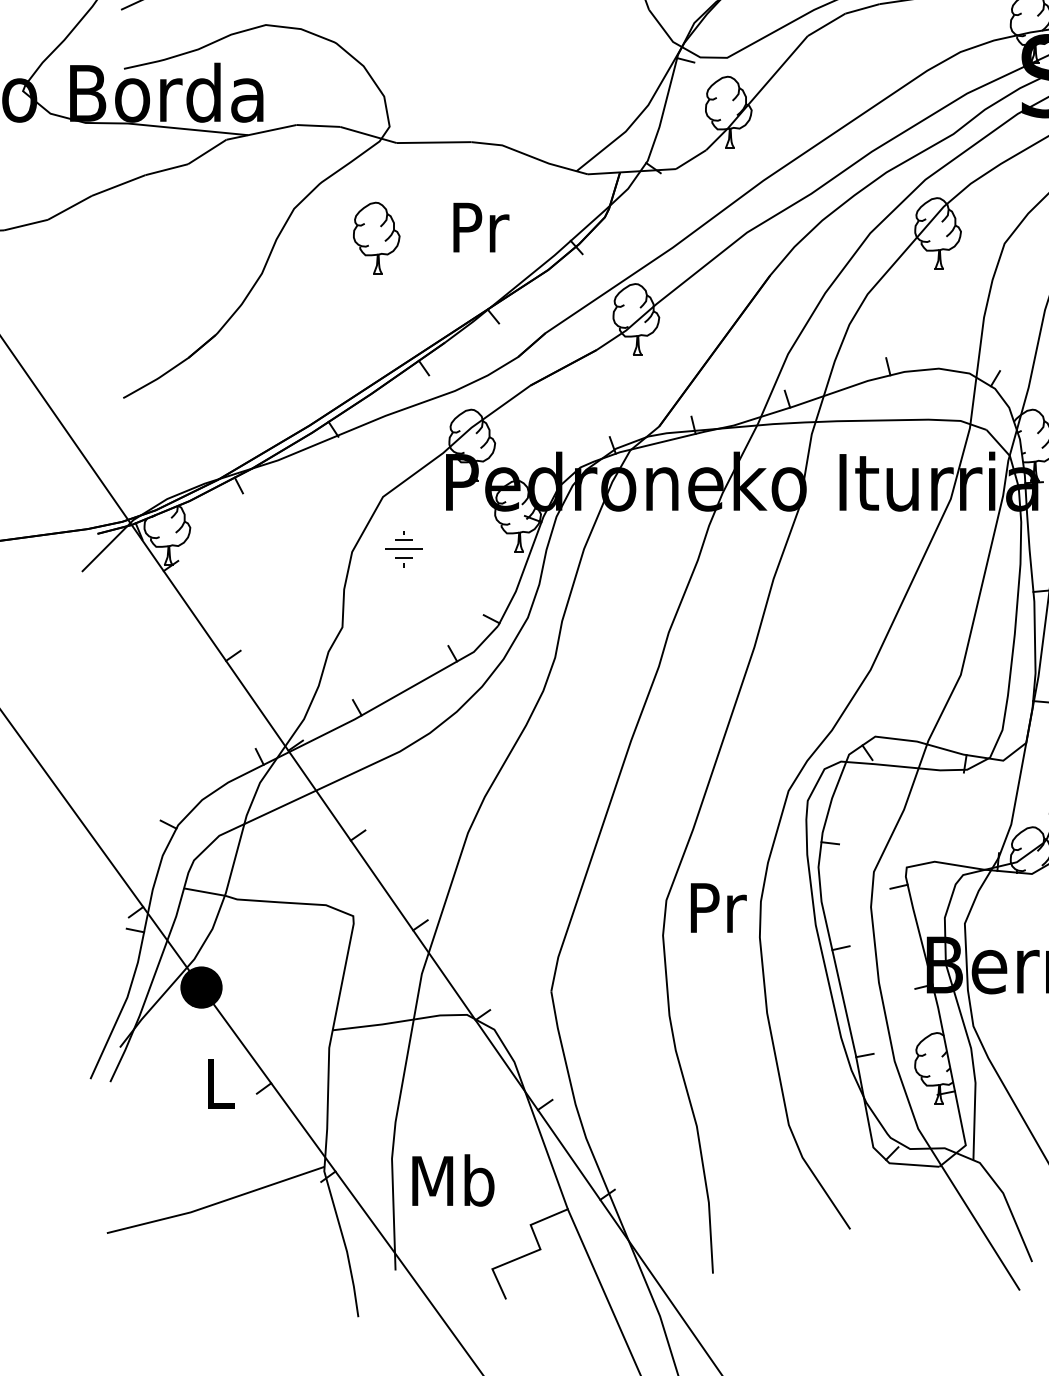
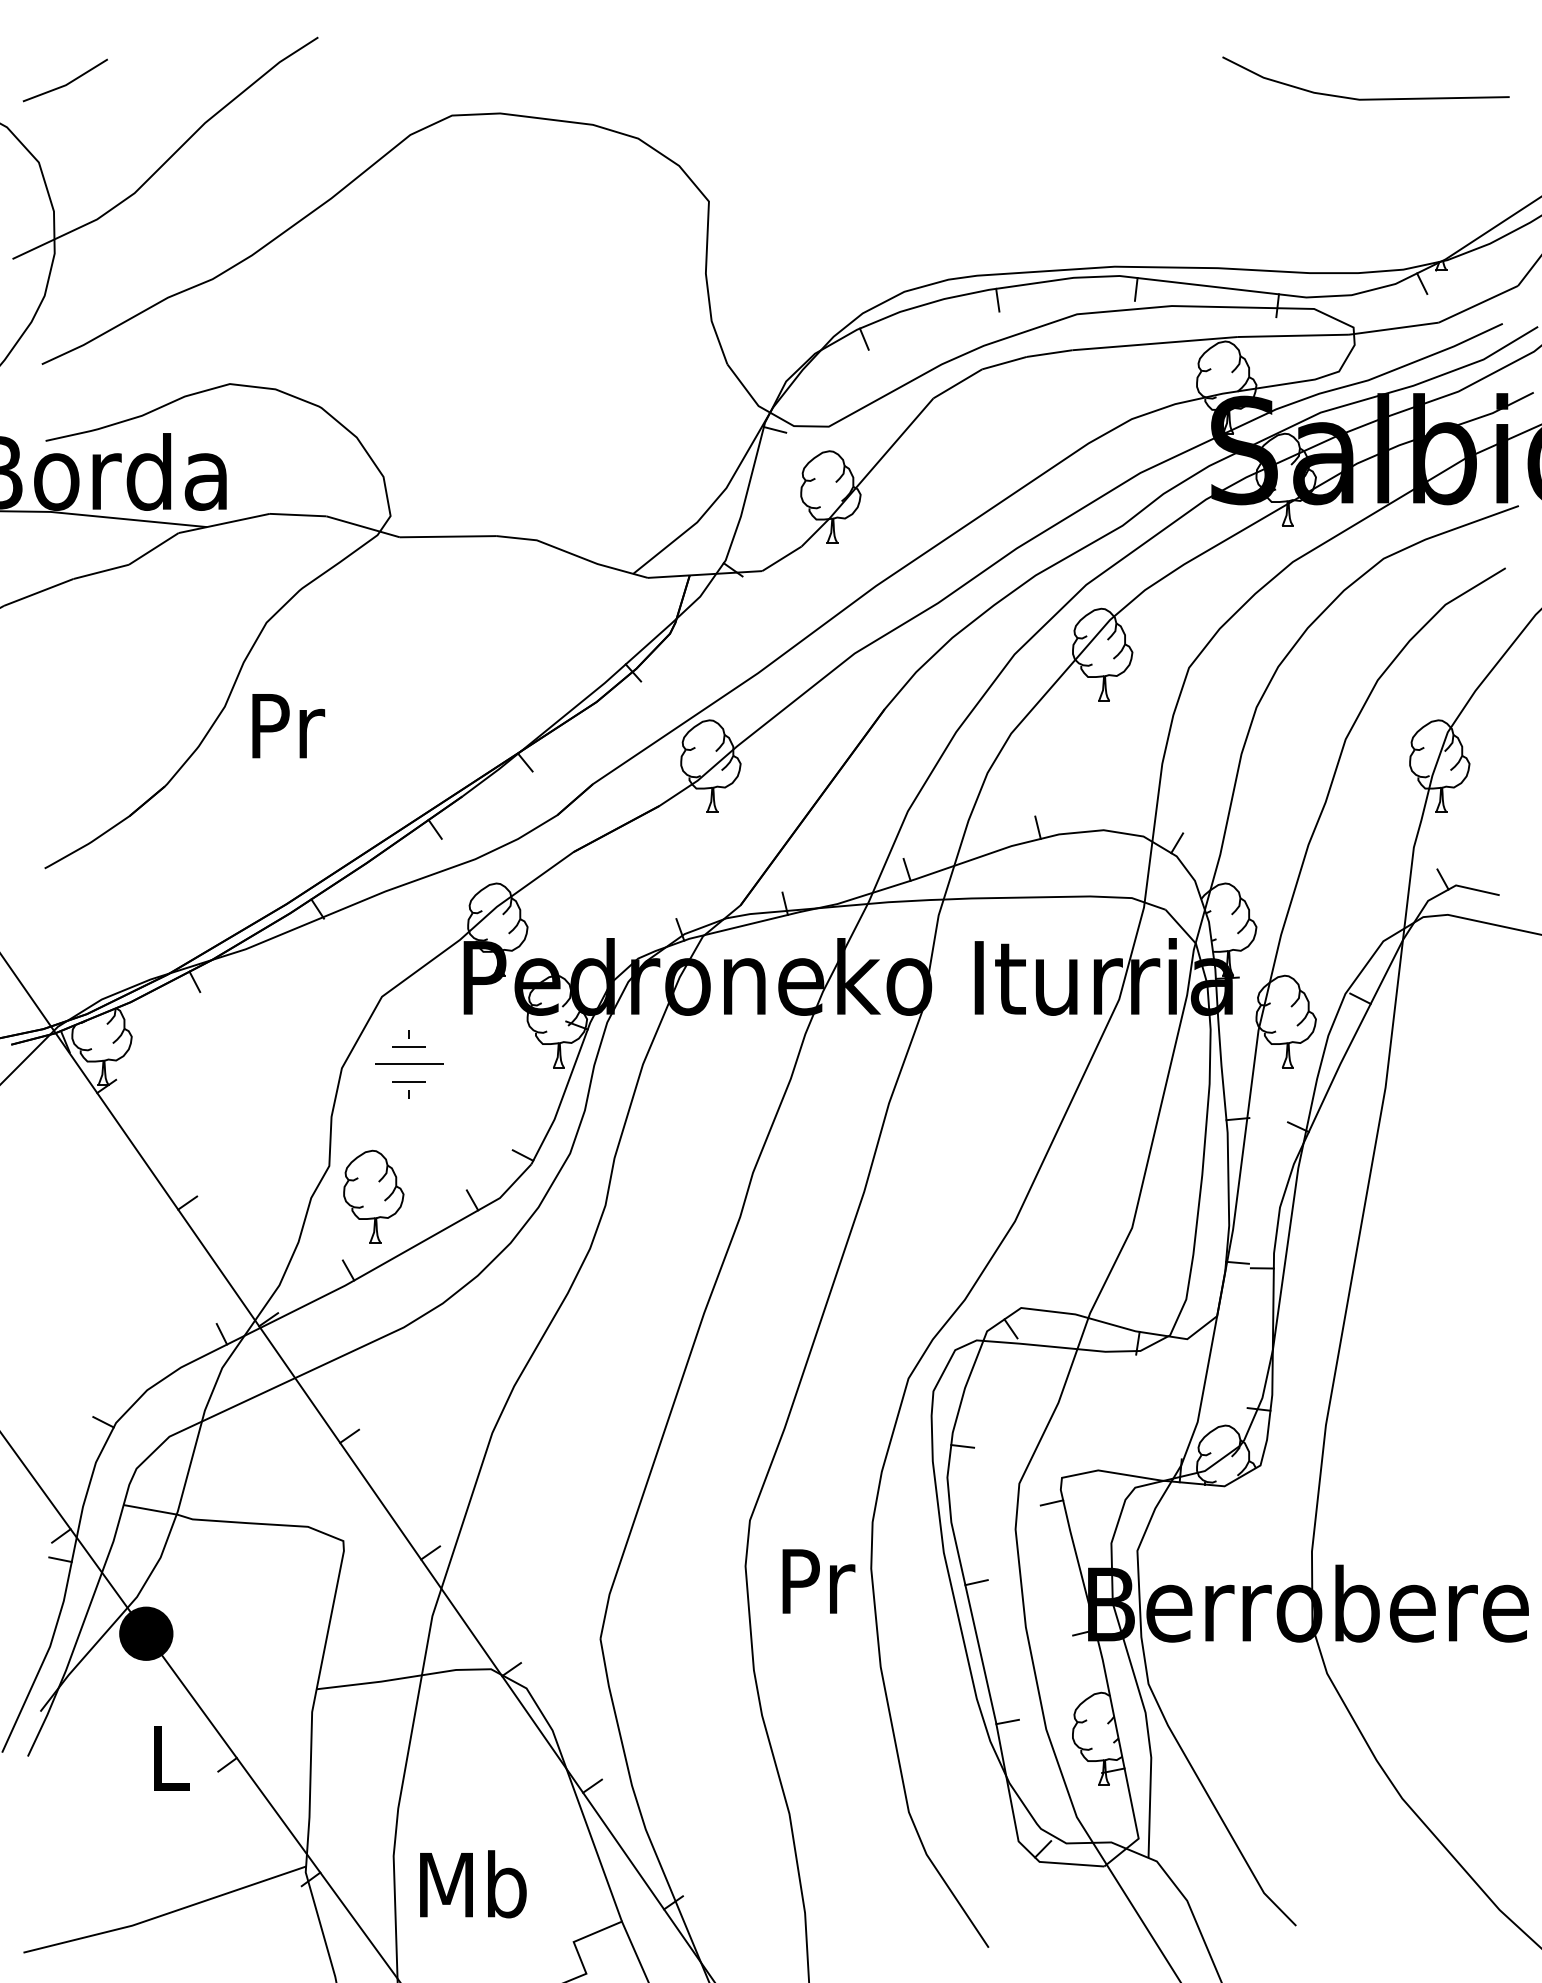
text: (481, 227) -> (288, 726), moved
part: (376, 237) -> (373, 1196), moved
part: (404, 549) -> (409, 1064), size x1.43
text: (718, 908) -> (818, 1581), moved

